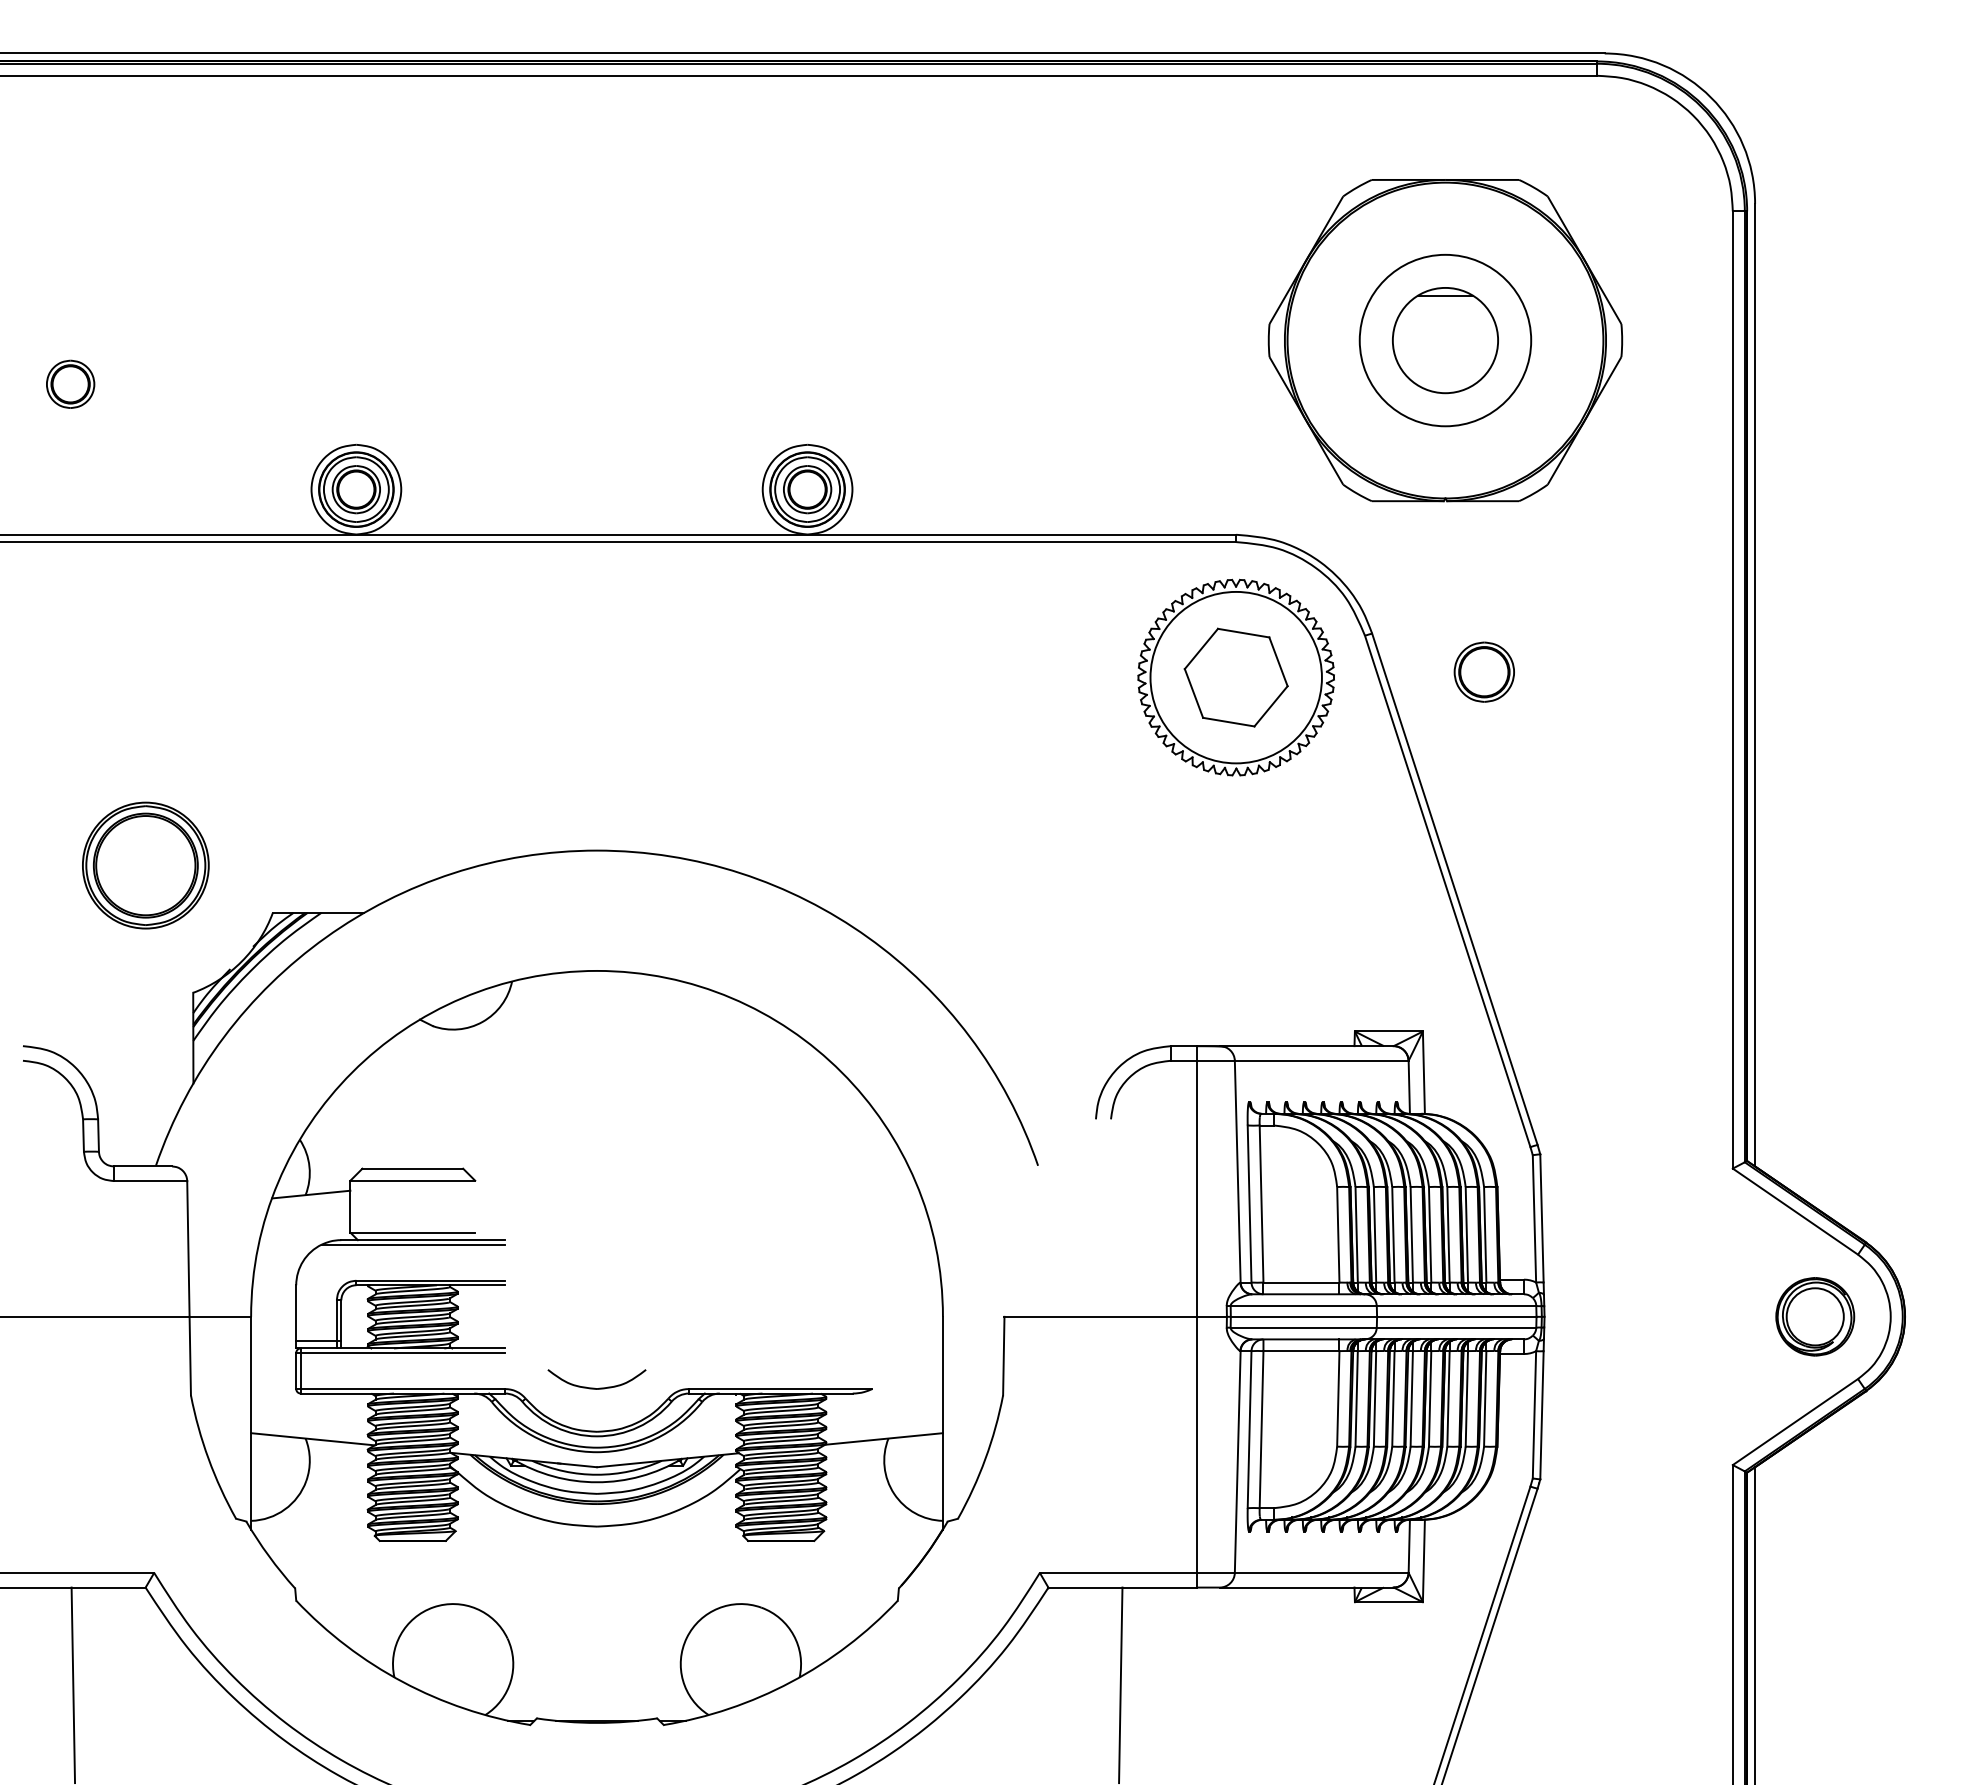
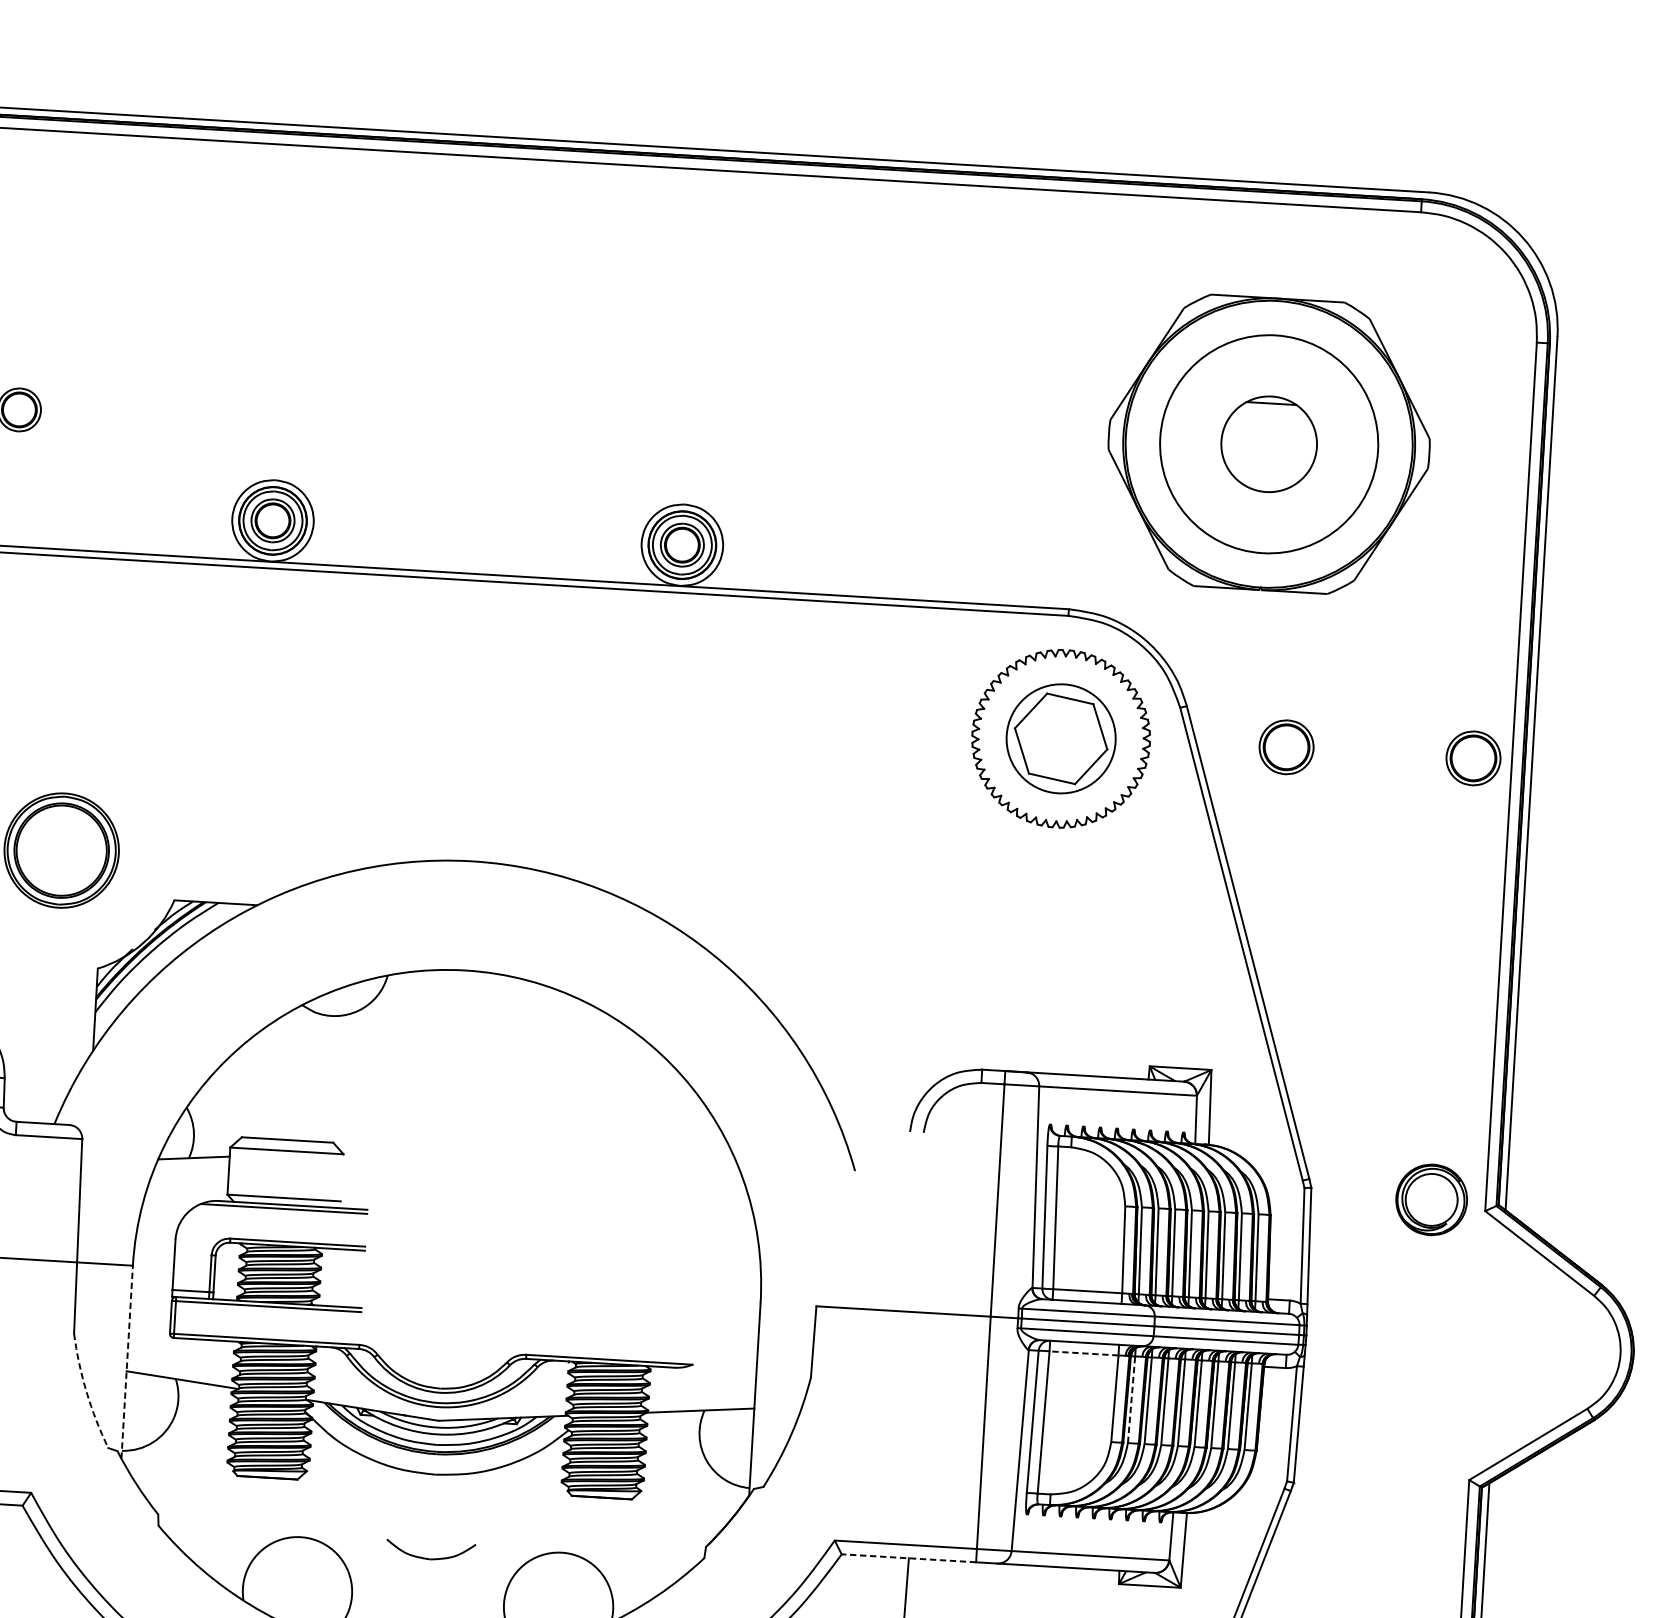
circle: (1445, 340) -> (1269, 444), size x1.4
part: (1689, 671) -> (1472, 757), added
circle: (1235, 677) -> (1060, 738), size x0.7
part: (1815, 1316) -> (1431, 1199), moved
line: (1301, 1351) -> (1084, 1353), solid -> dashed
part: (594, 1387) -> (428, 1557), moved
line: (1356, 1398) -> (1131, 1399), solid -> dashed
line: (251, 1422) -> (127, 1361), solid -> dashed
arc: (208, 1458) -> (86, 1391), solid -> dashed
line: (1122, 1587) -> (908, 1558), solid -> dashed

